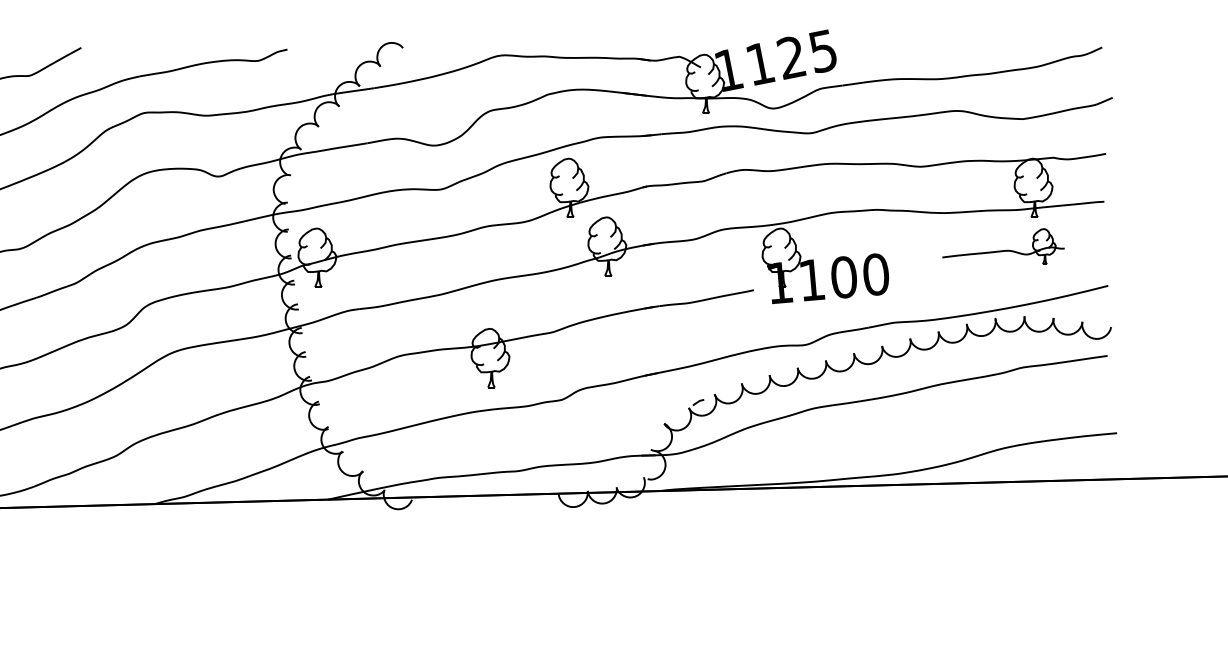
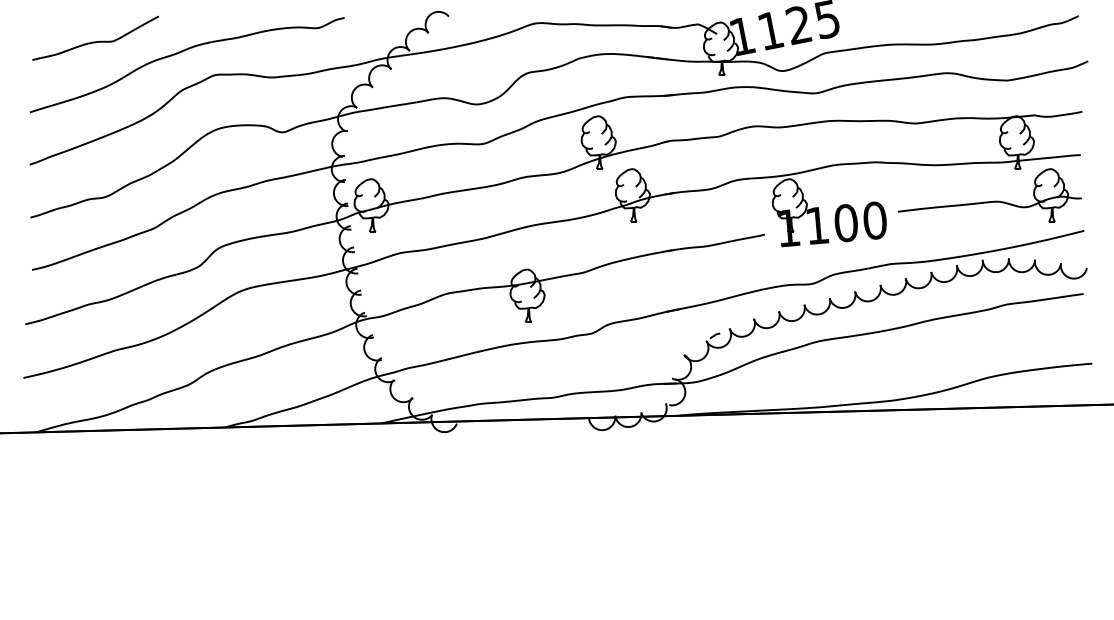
part: (1003, 246) -> (989, 195), size x1.67

